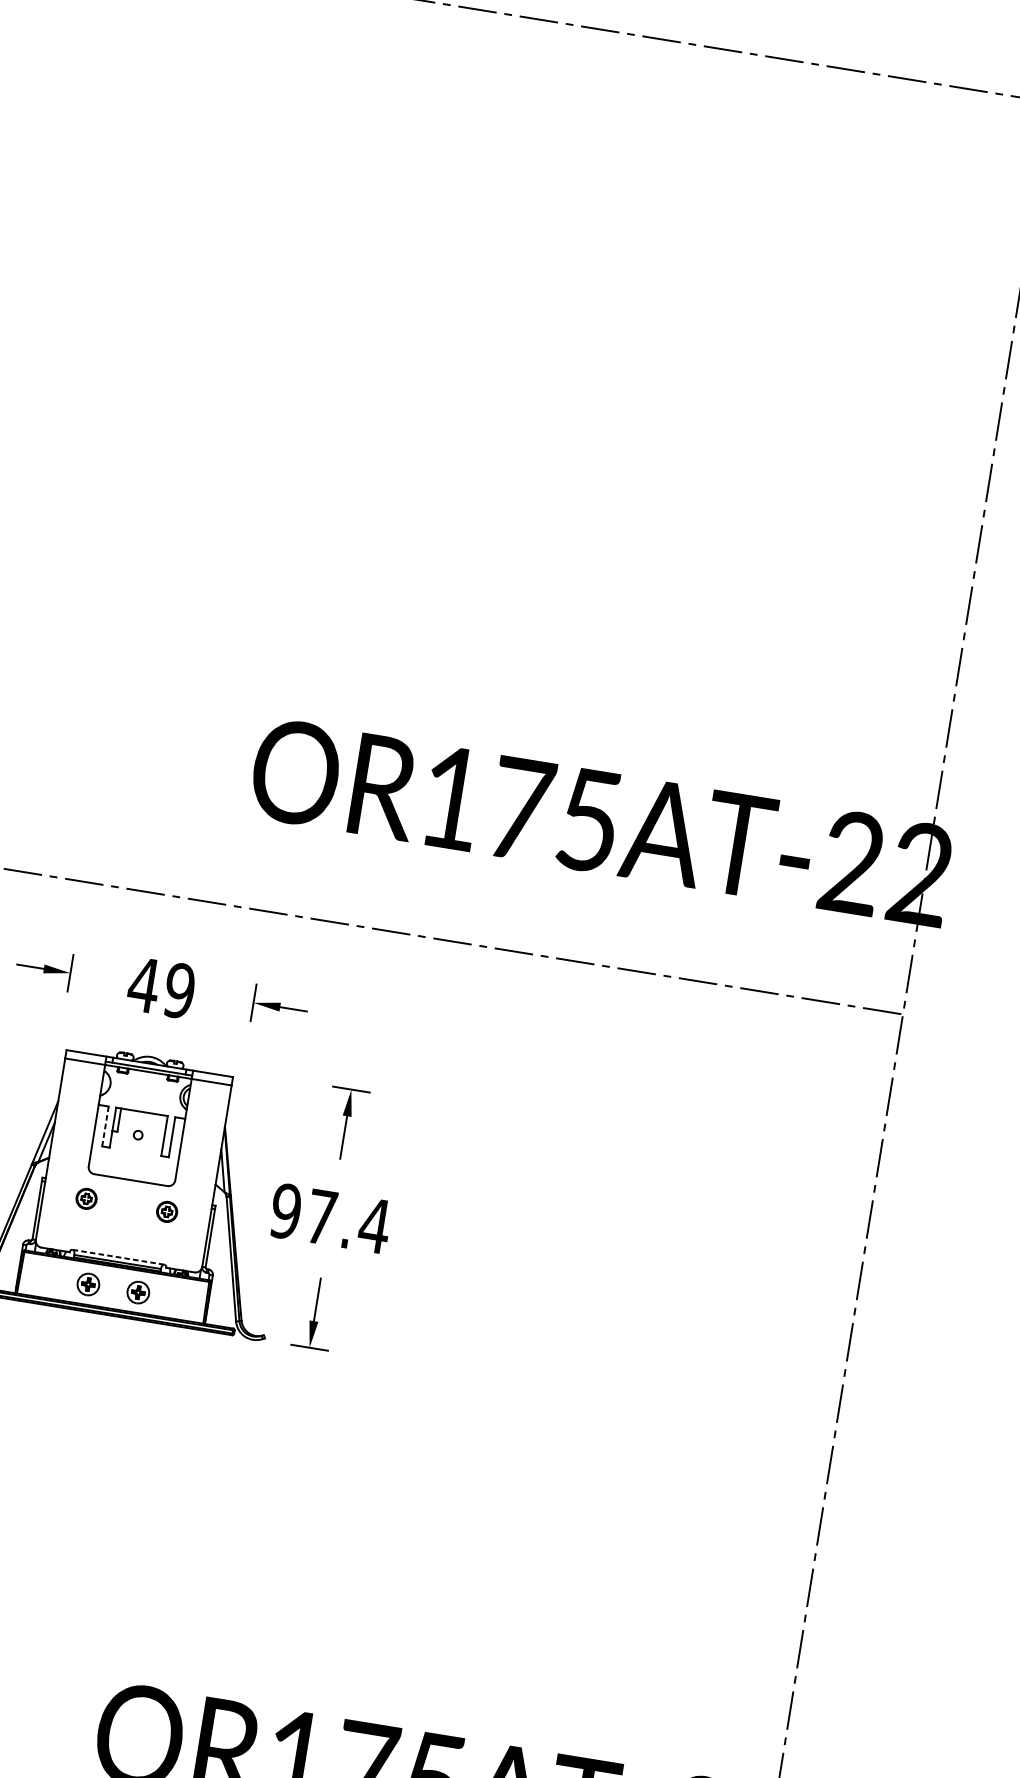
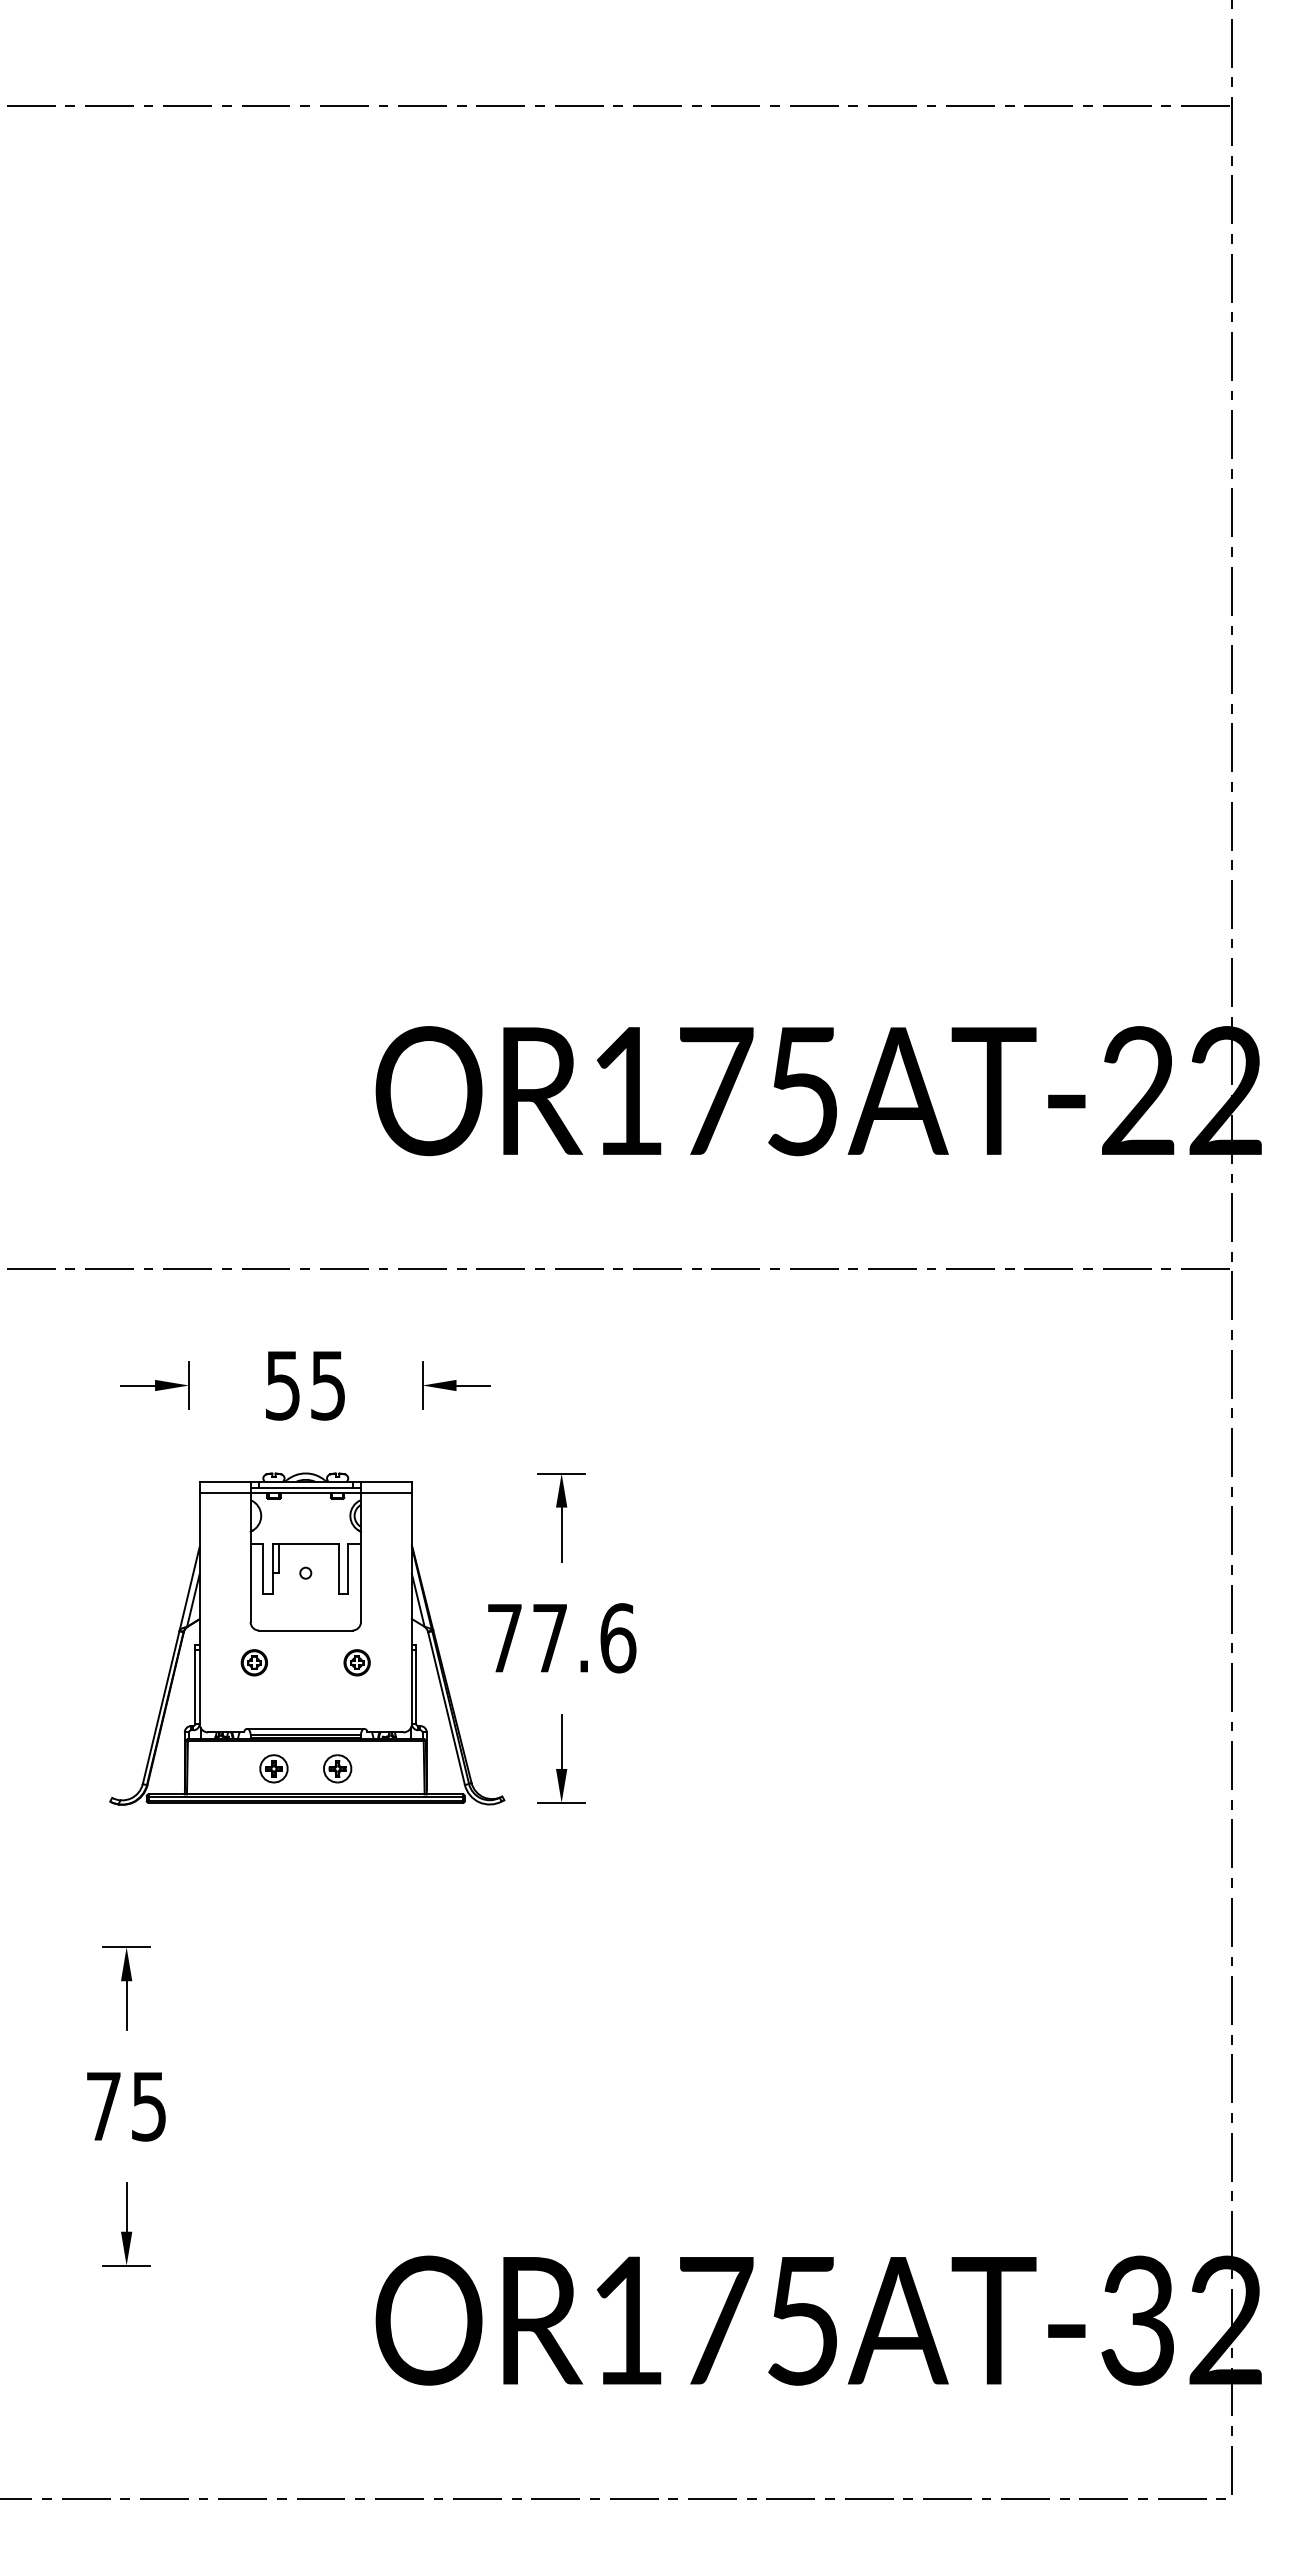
text: (161, 987) -> (305, 1385), 49 -> 55
line: (105, 1126) -> (263, 1569), dashed -> solid
text: (330, 1218) -> (561, 1638), 97.4 -> 77.6
line: (119, 1257) -> (306, 1728), dashed -> solid

